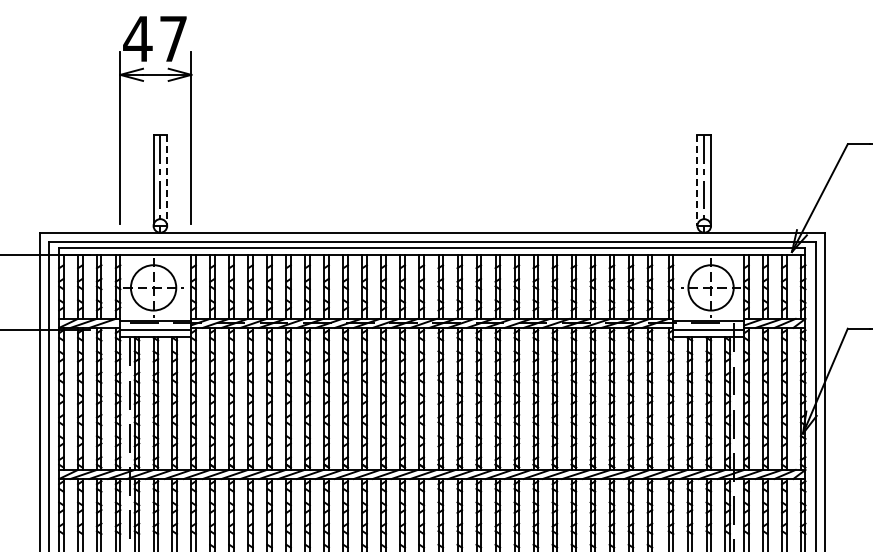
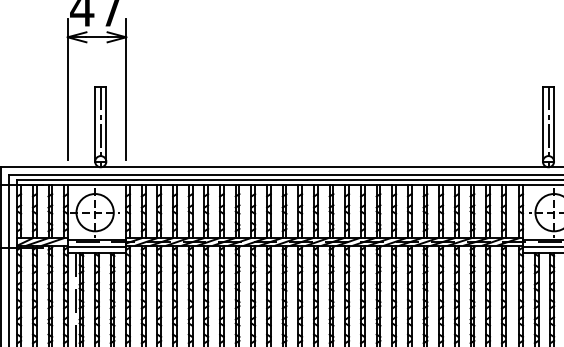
line: (167, 181) -> (106, 125), dashed -> solid
line: (697, 181) -> (542, 125), dashed -> solid

